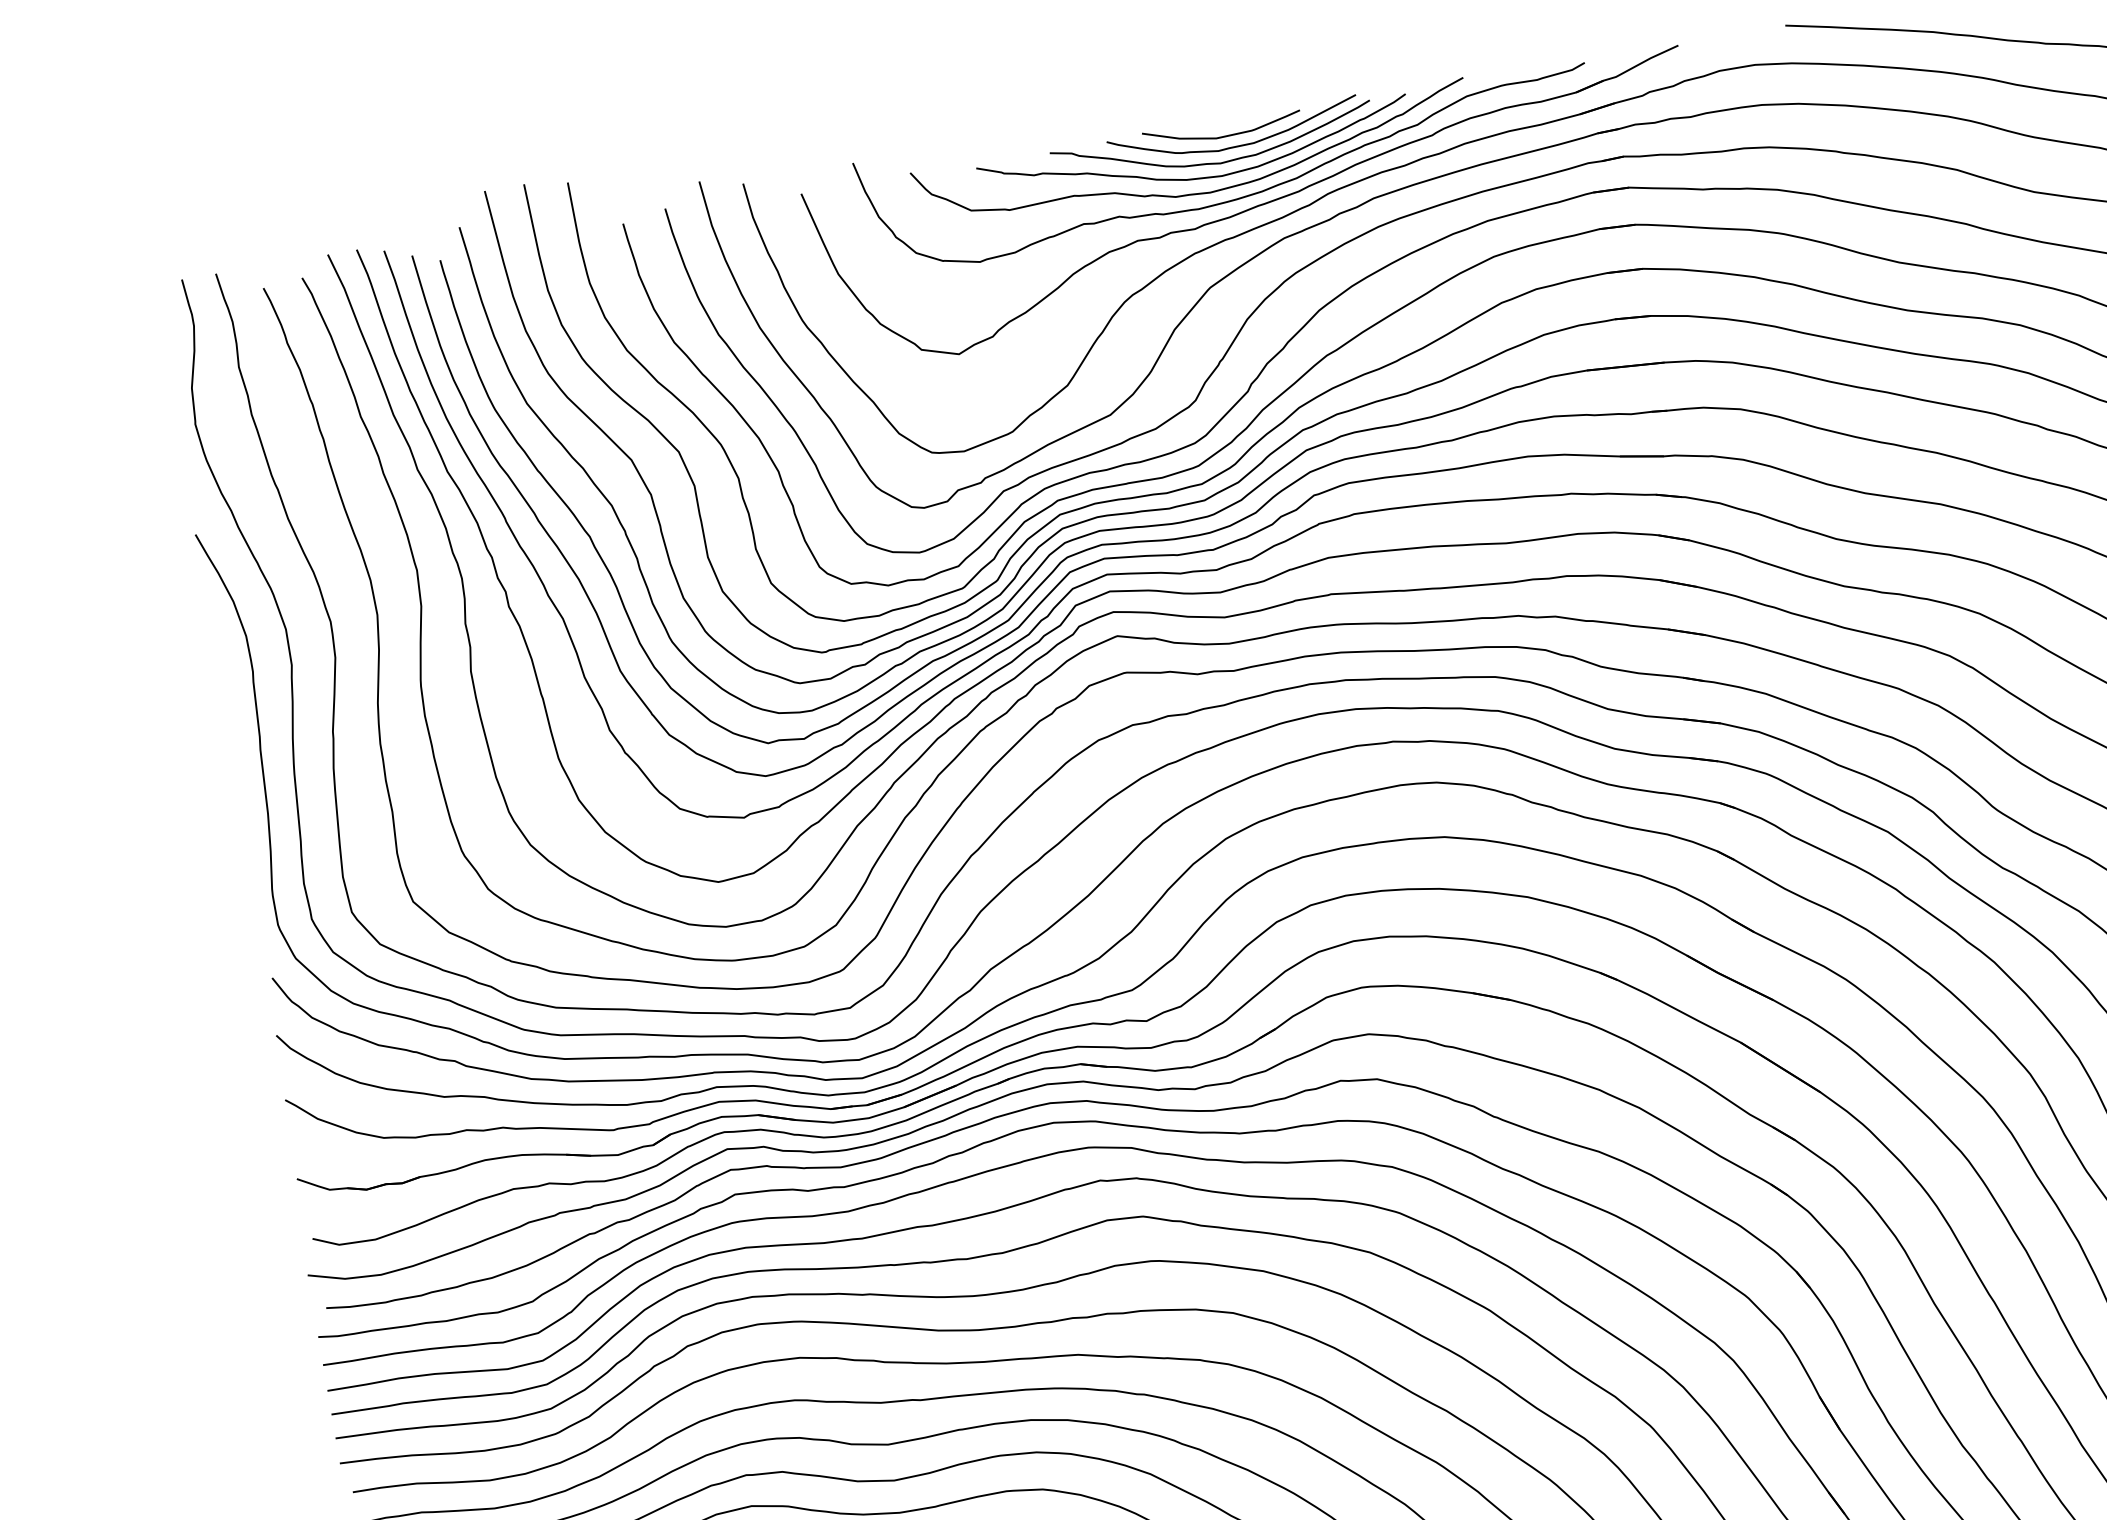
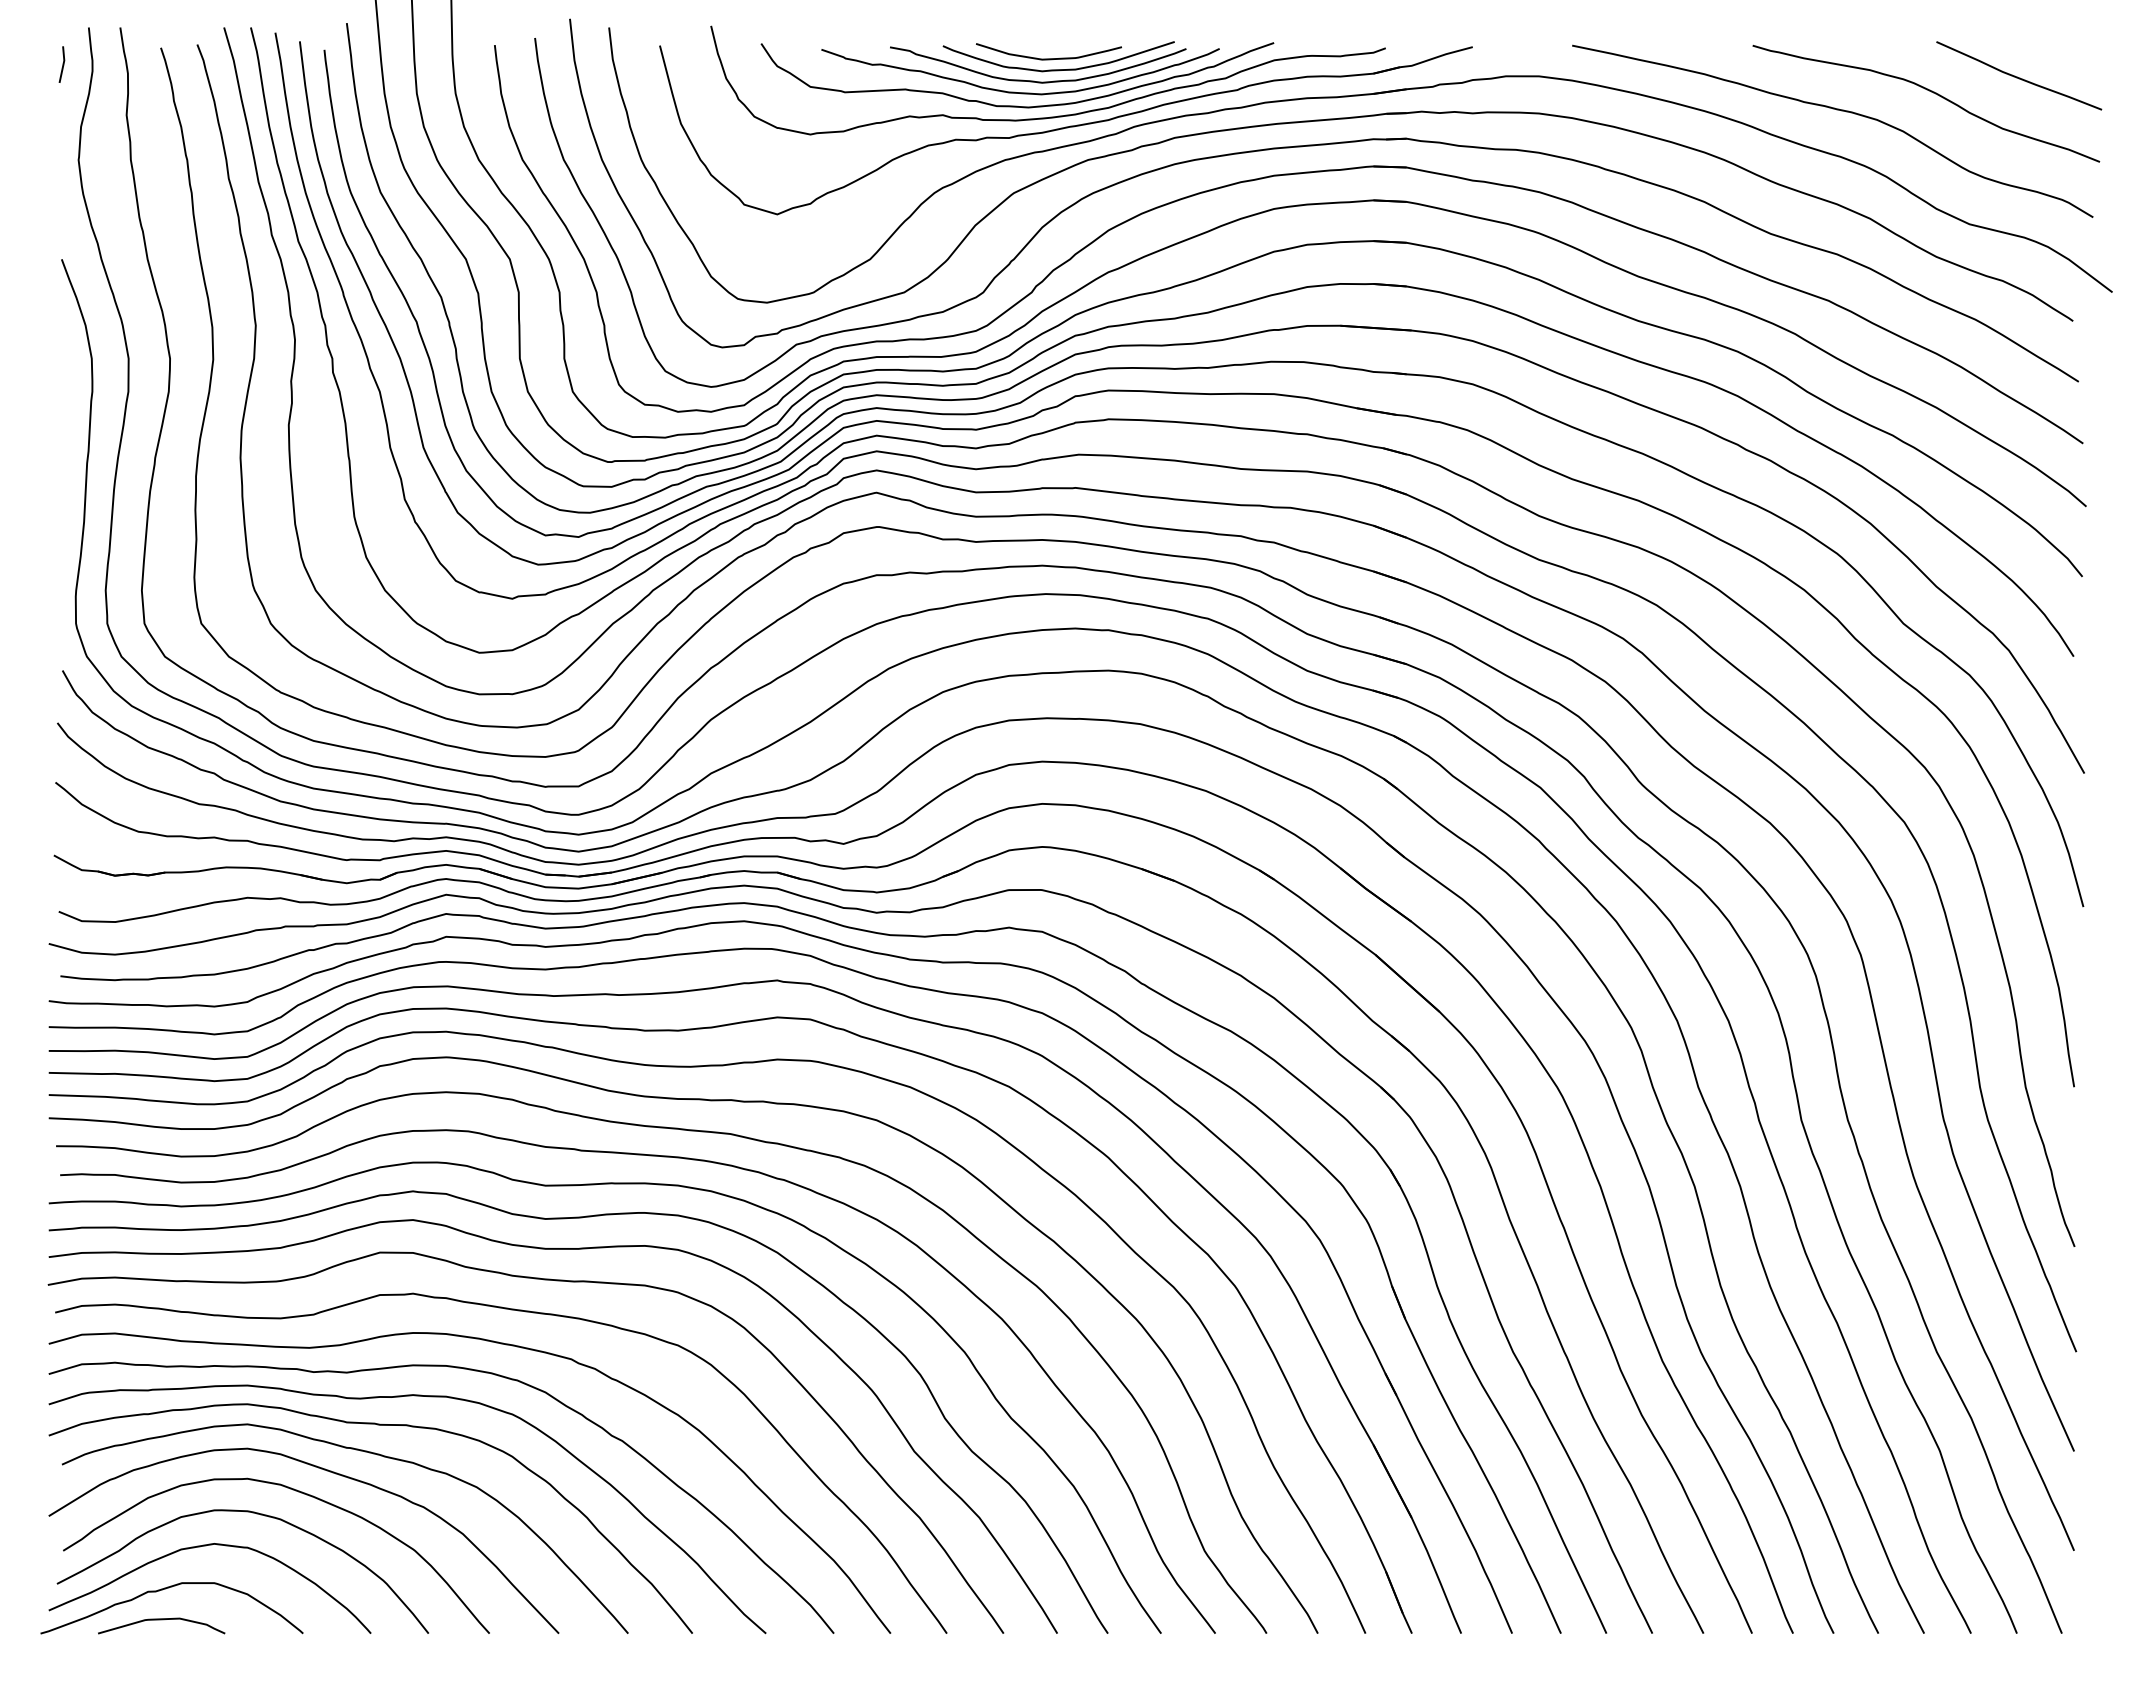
line: (160, 324) -> (62, 64), added

